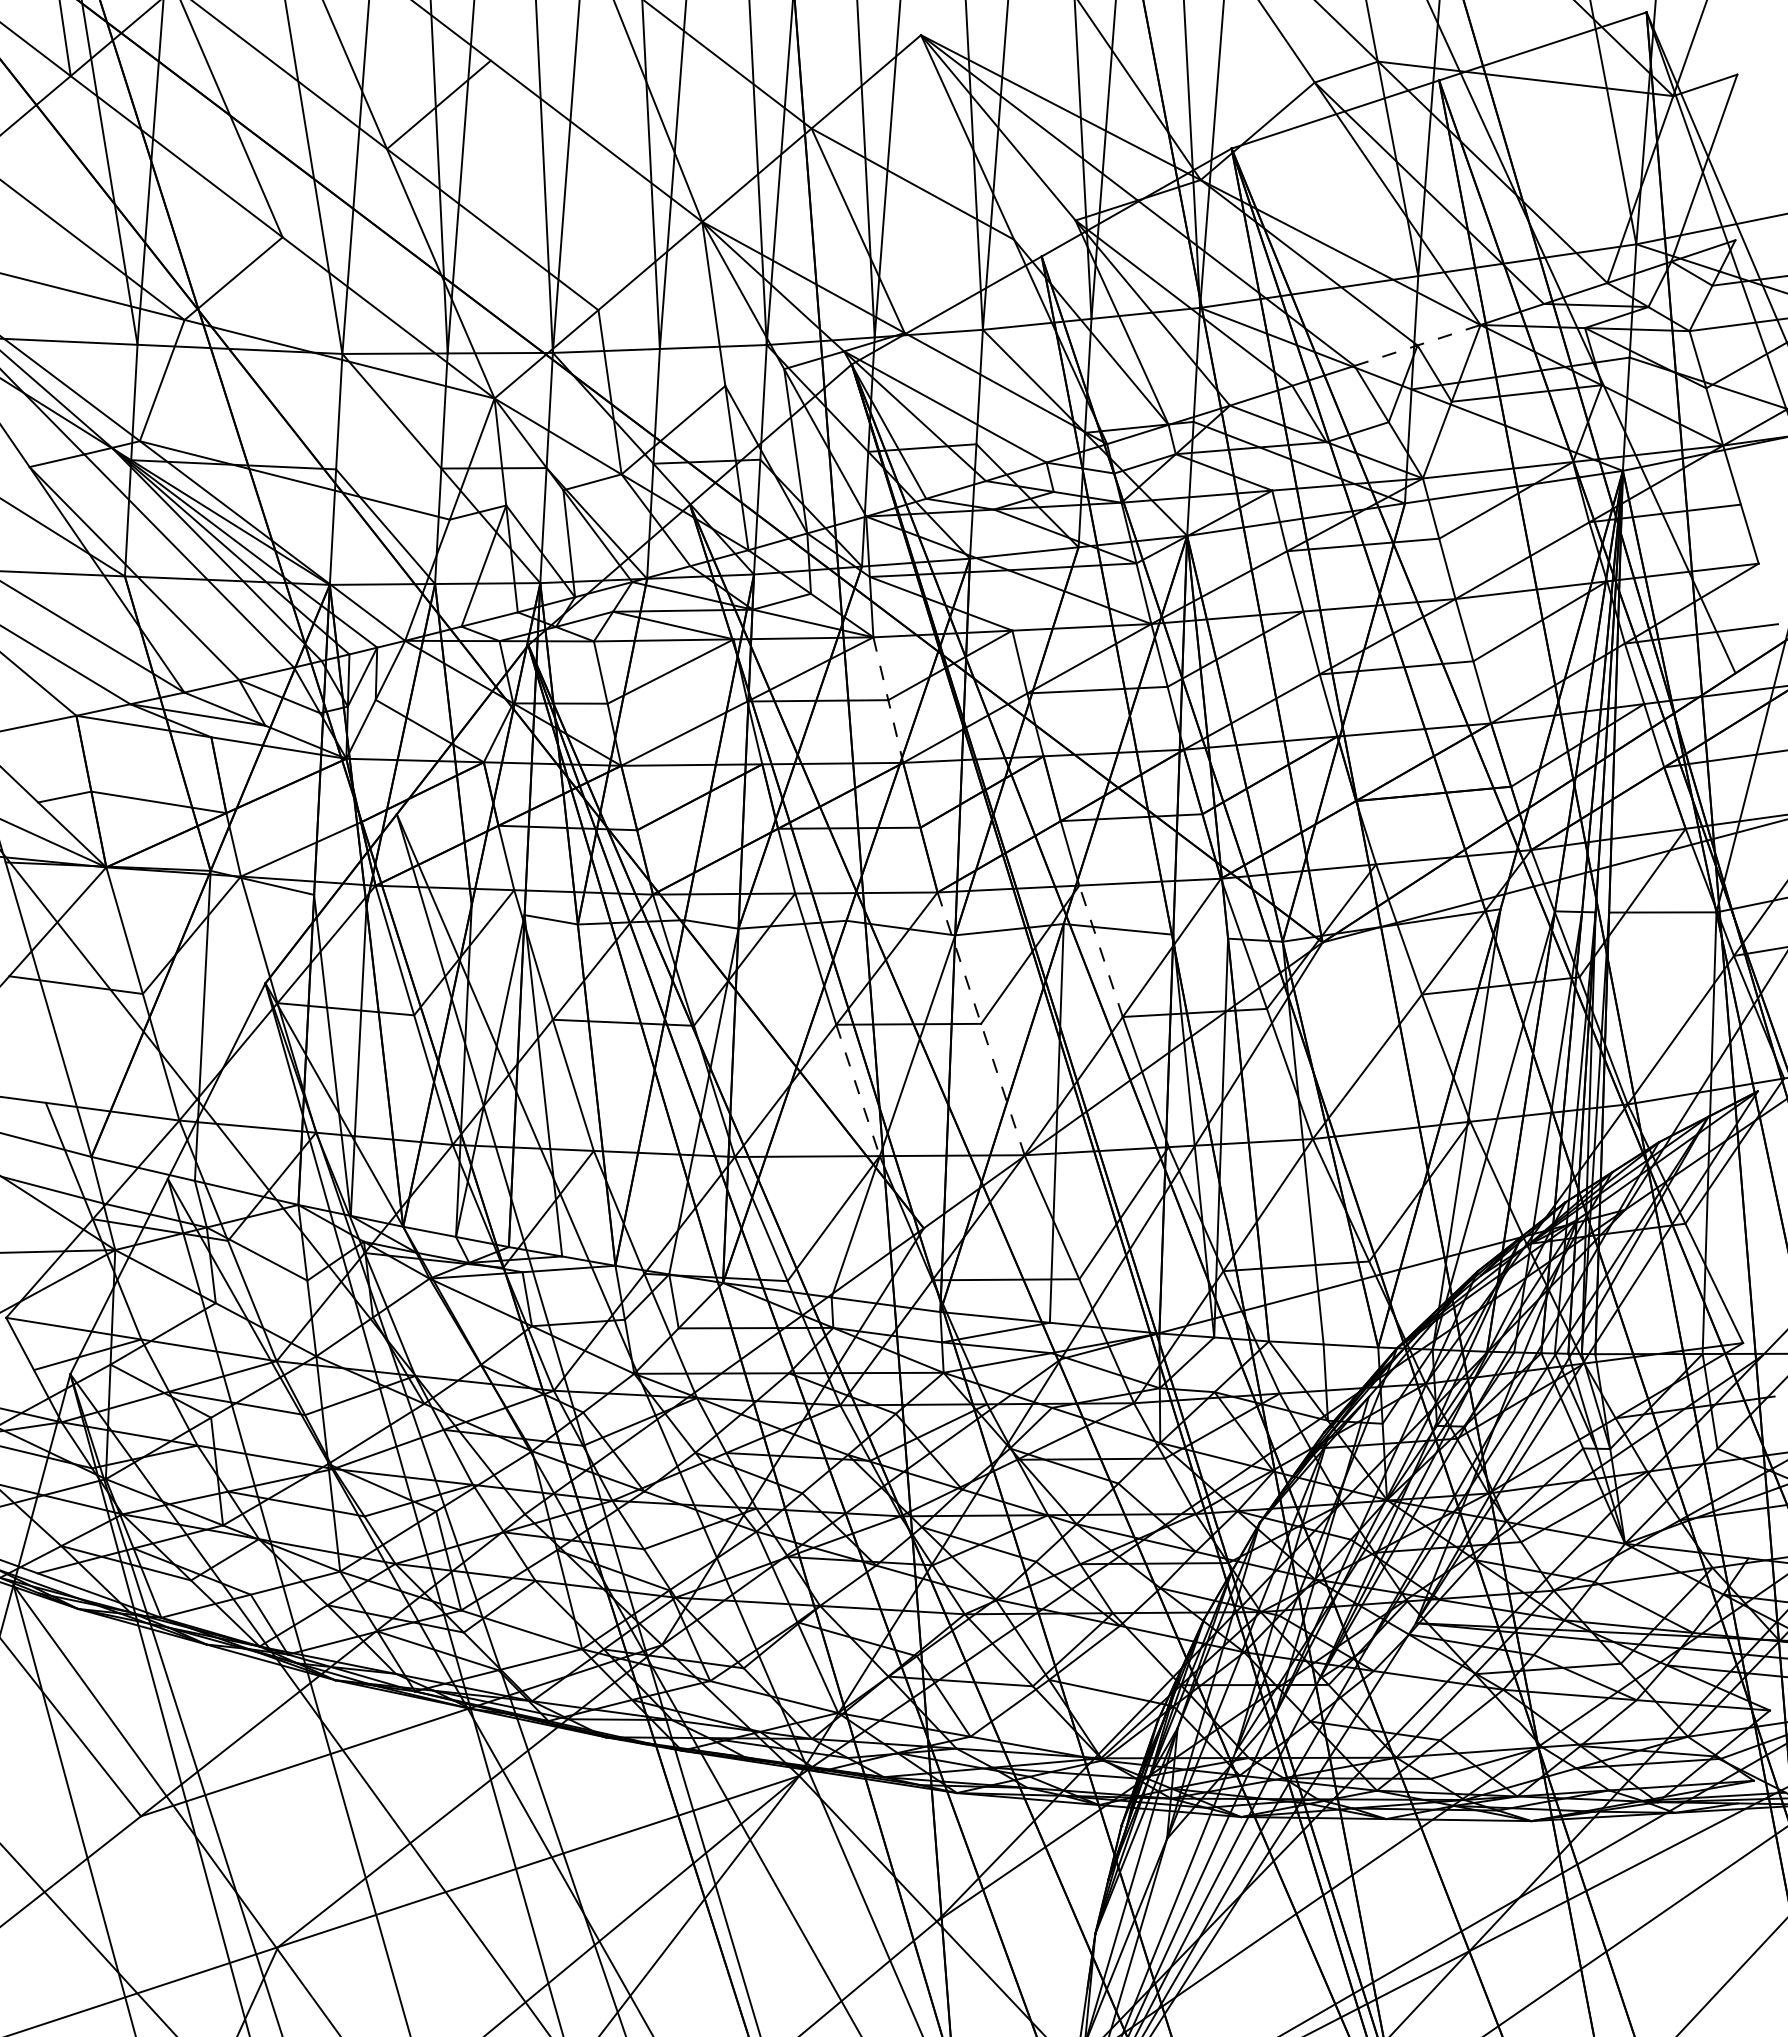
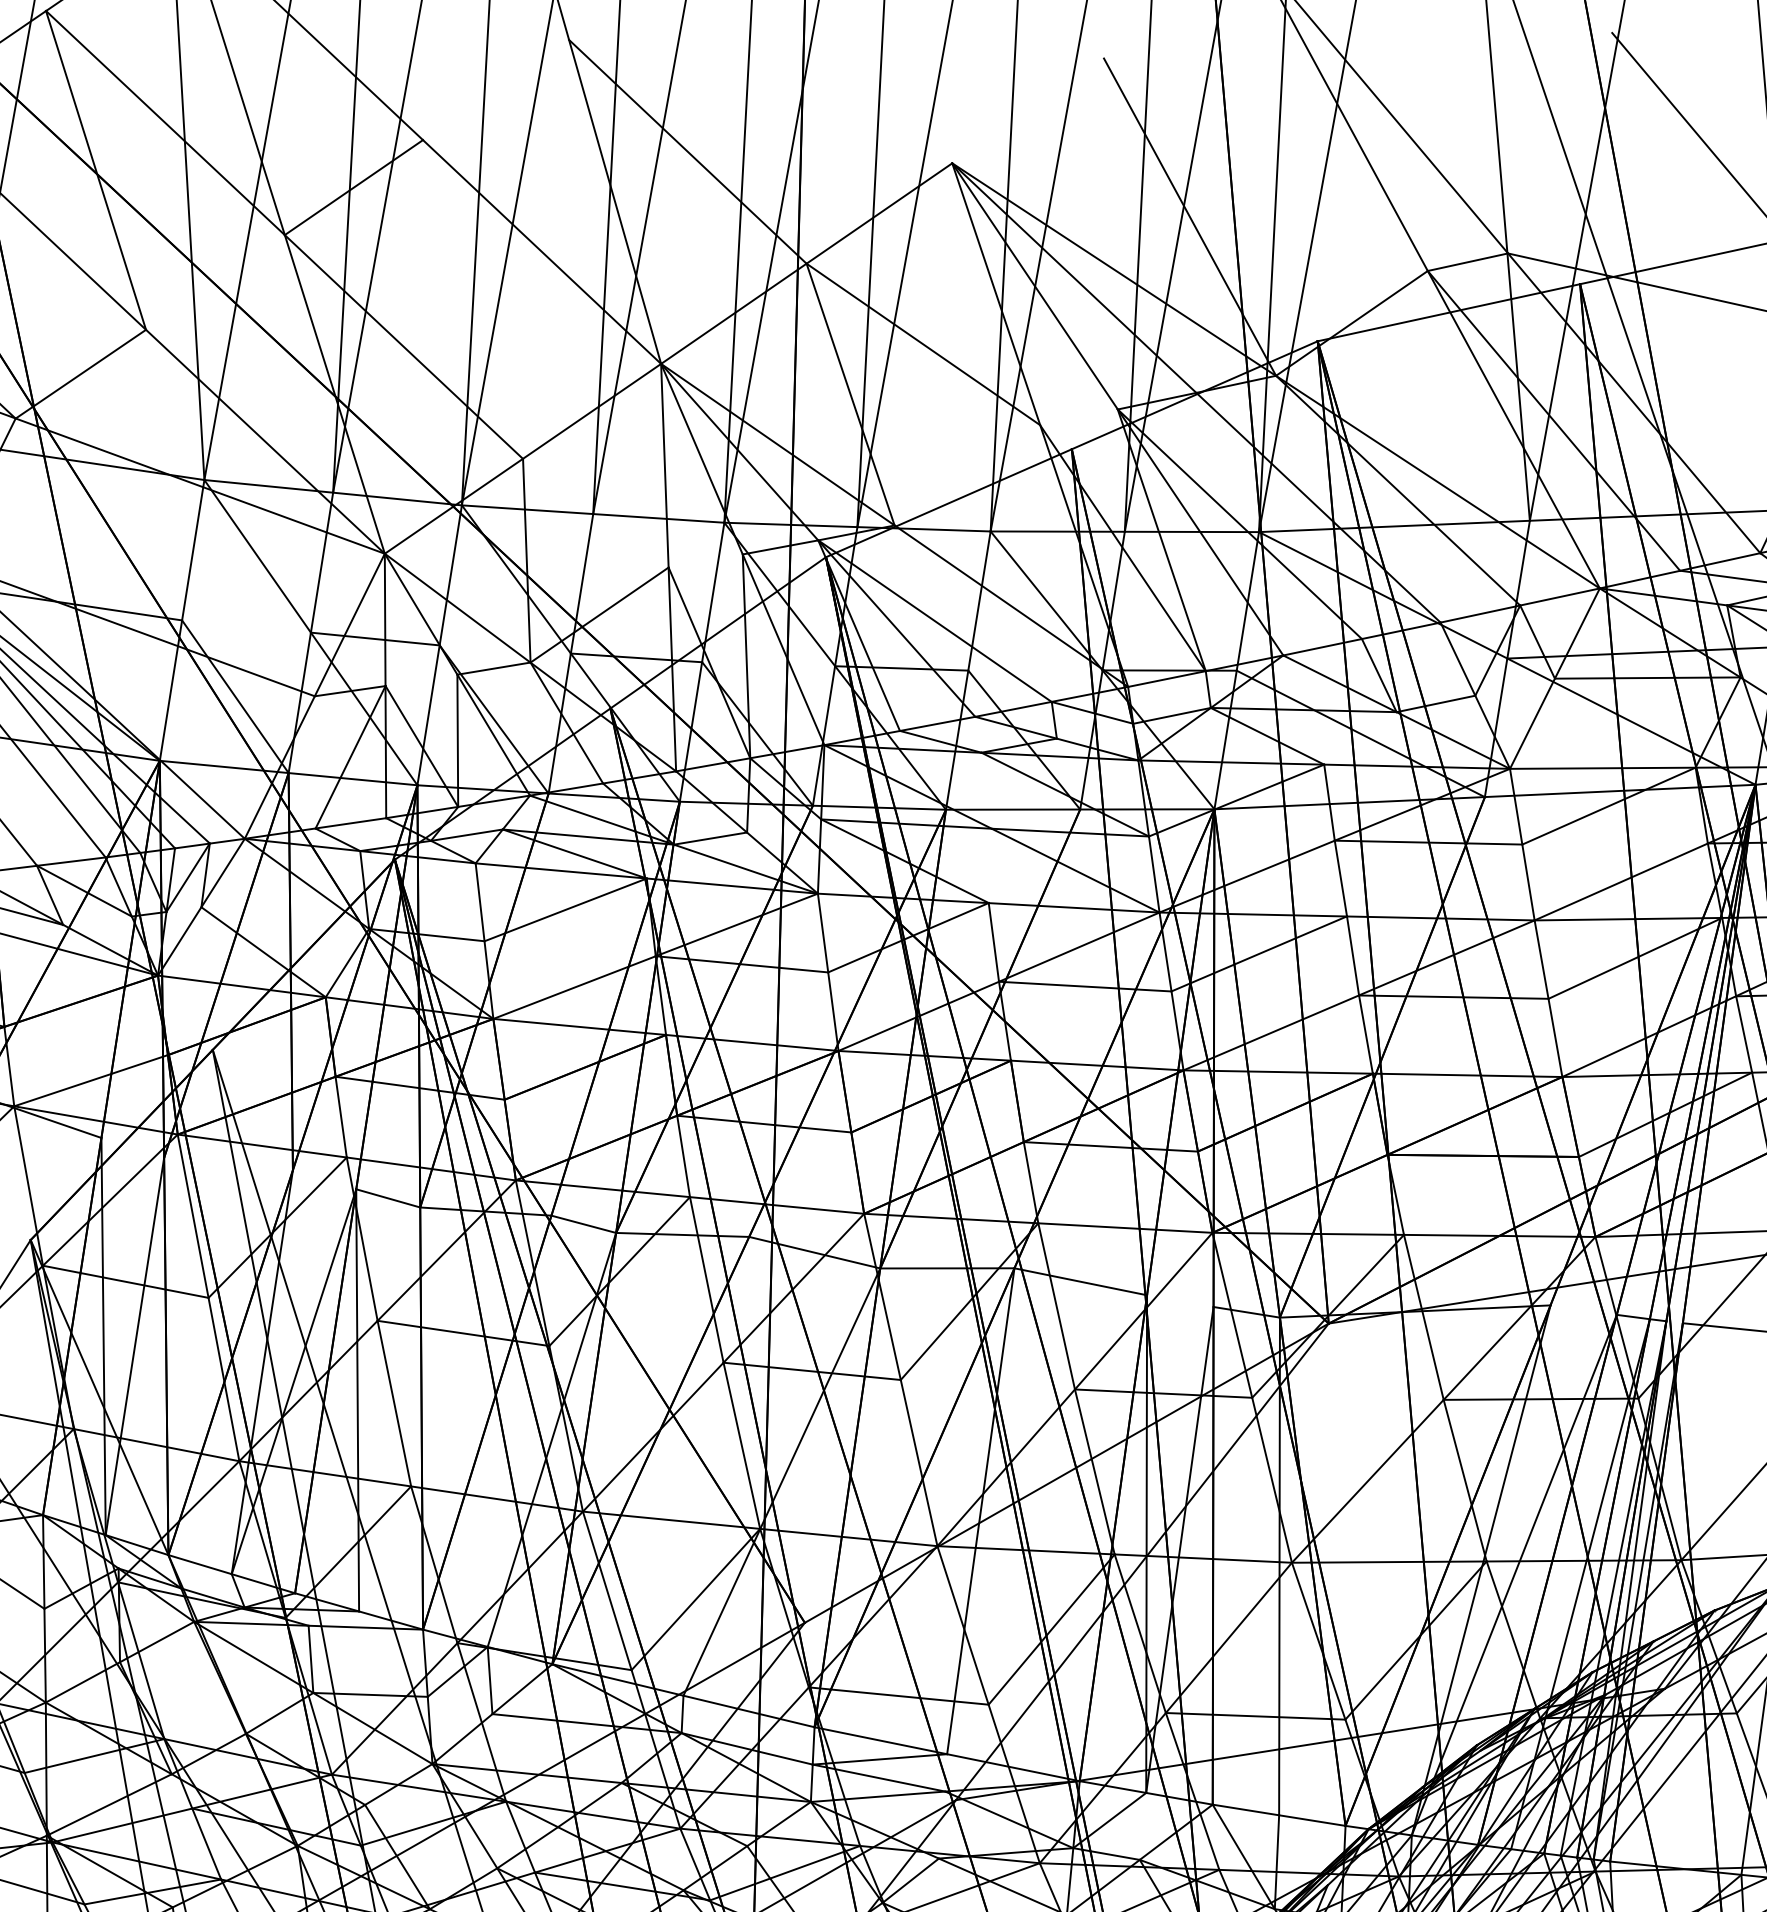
line: (1418, 345) -> (1521, 605), dashed -> solid
line: (888, 700) -> (828, 972), dashed -> solid
line: (1100, 950) -> (1056, 1305), dashed -> solid
line: (981, 1024) -> (901, 1380), dashed -> solid
line: (858, 1090) -> (742, 1445), dashed -> solid

